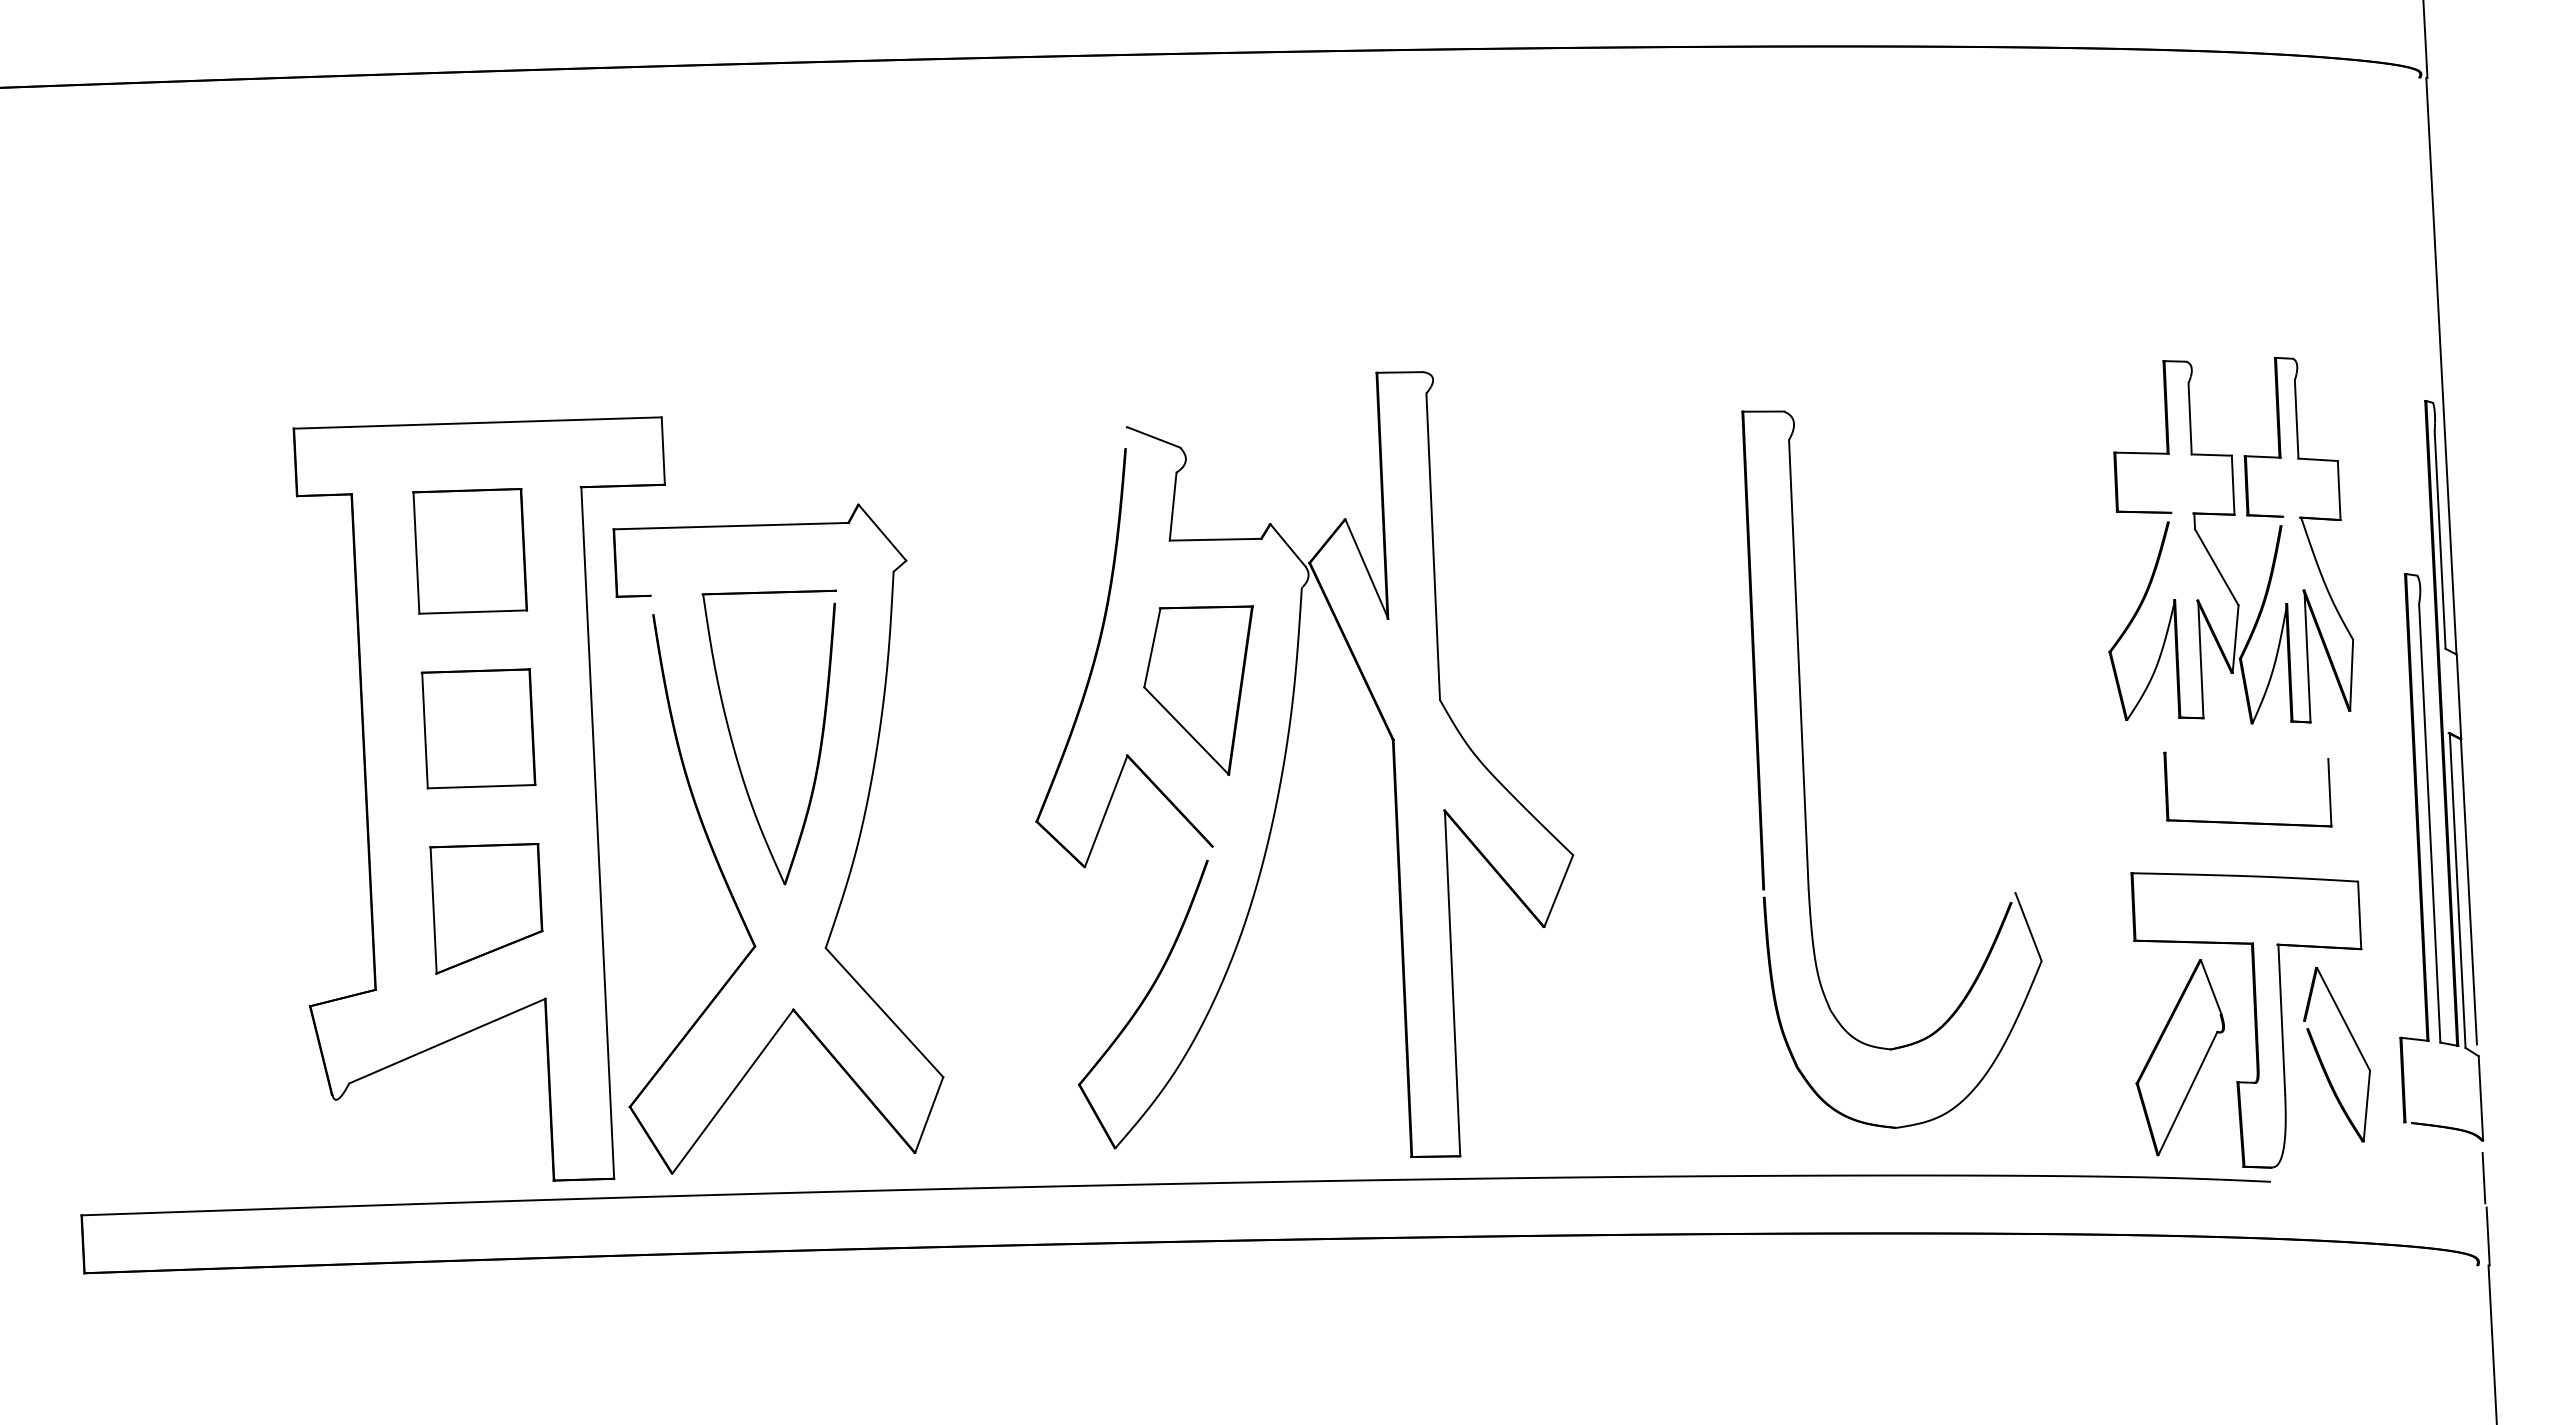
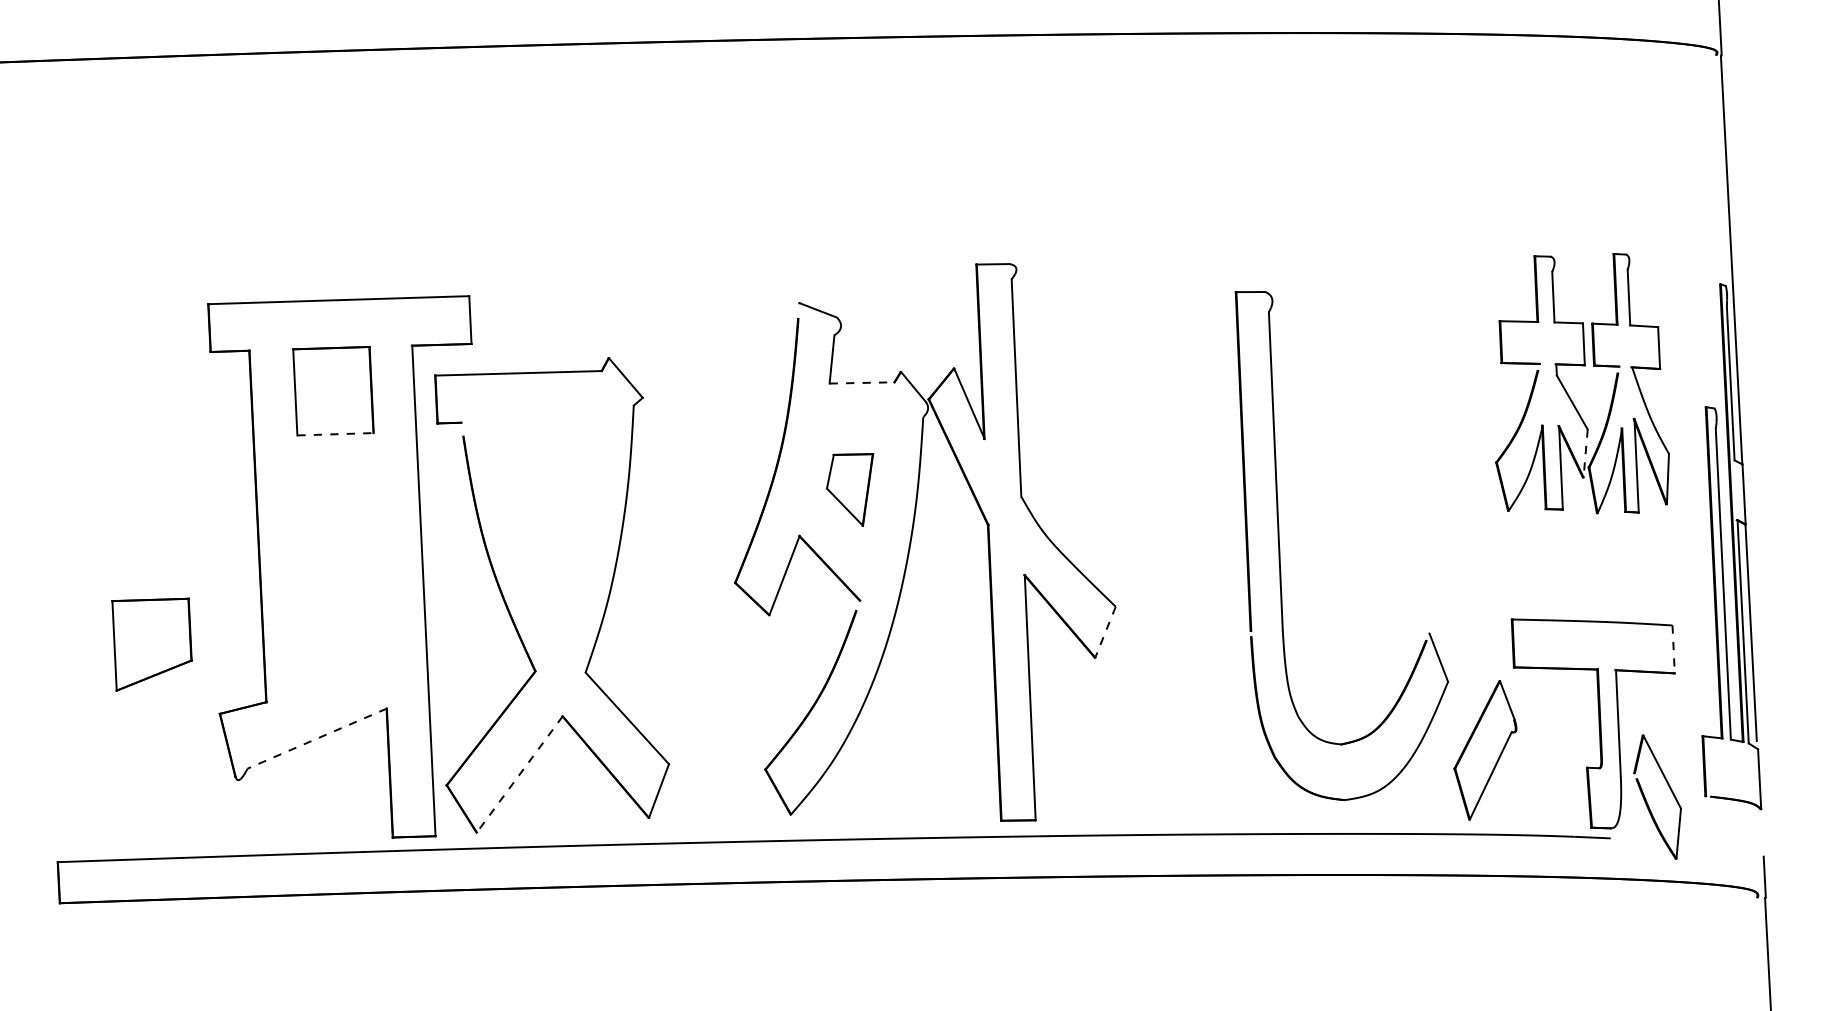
line: (1215, 539) -> (862, 382), solid -> dashed
line: (473, 612) -> (335, 434), solid -> dashed
line: (2235, 639) -> (1585, 453), solid -> dashed
part: (1198, 690) -> (850, 489), size x0.6
part: (478, 728) -> (339, 516), removed
part: (735, 749) -> (521, 531), removed
part: (2247, 822) -> (1594, 583), removed
line: (1558, 891) -> (1105, 632), solid -> dashed
part: (486, 908) -> (152, 644), moved
line: (2359, 915) -> (1673, 649), solid -> dashed
line: (447, 1041) -> (317, 738), solid -> dashed
part: (2179, 1057) -> (1484, 750), moved
part: (2322, 1061) -> (1647, 801), moved
line: (733, 1091) -> (520, 774), solid -> dashed
line: (2483, 1177) -> (1761, 835), removed

